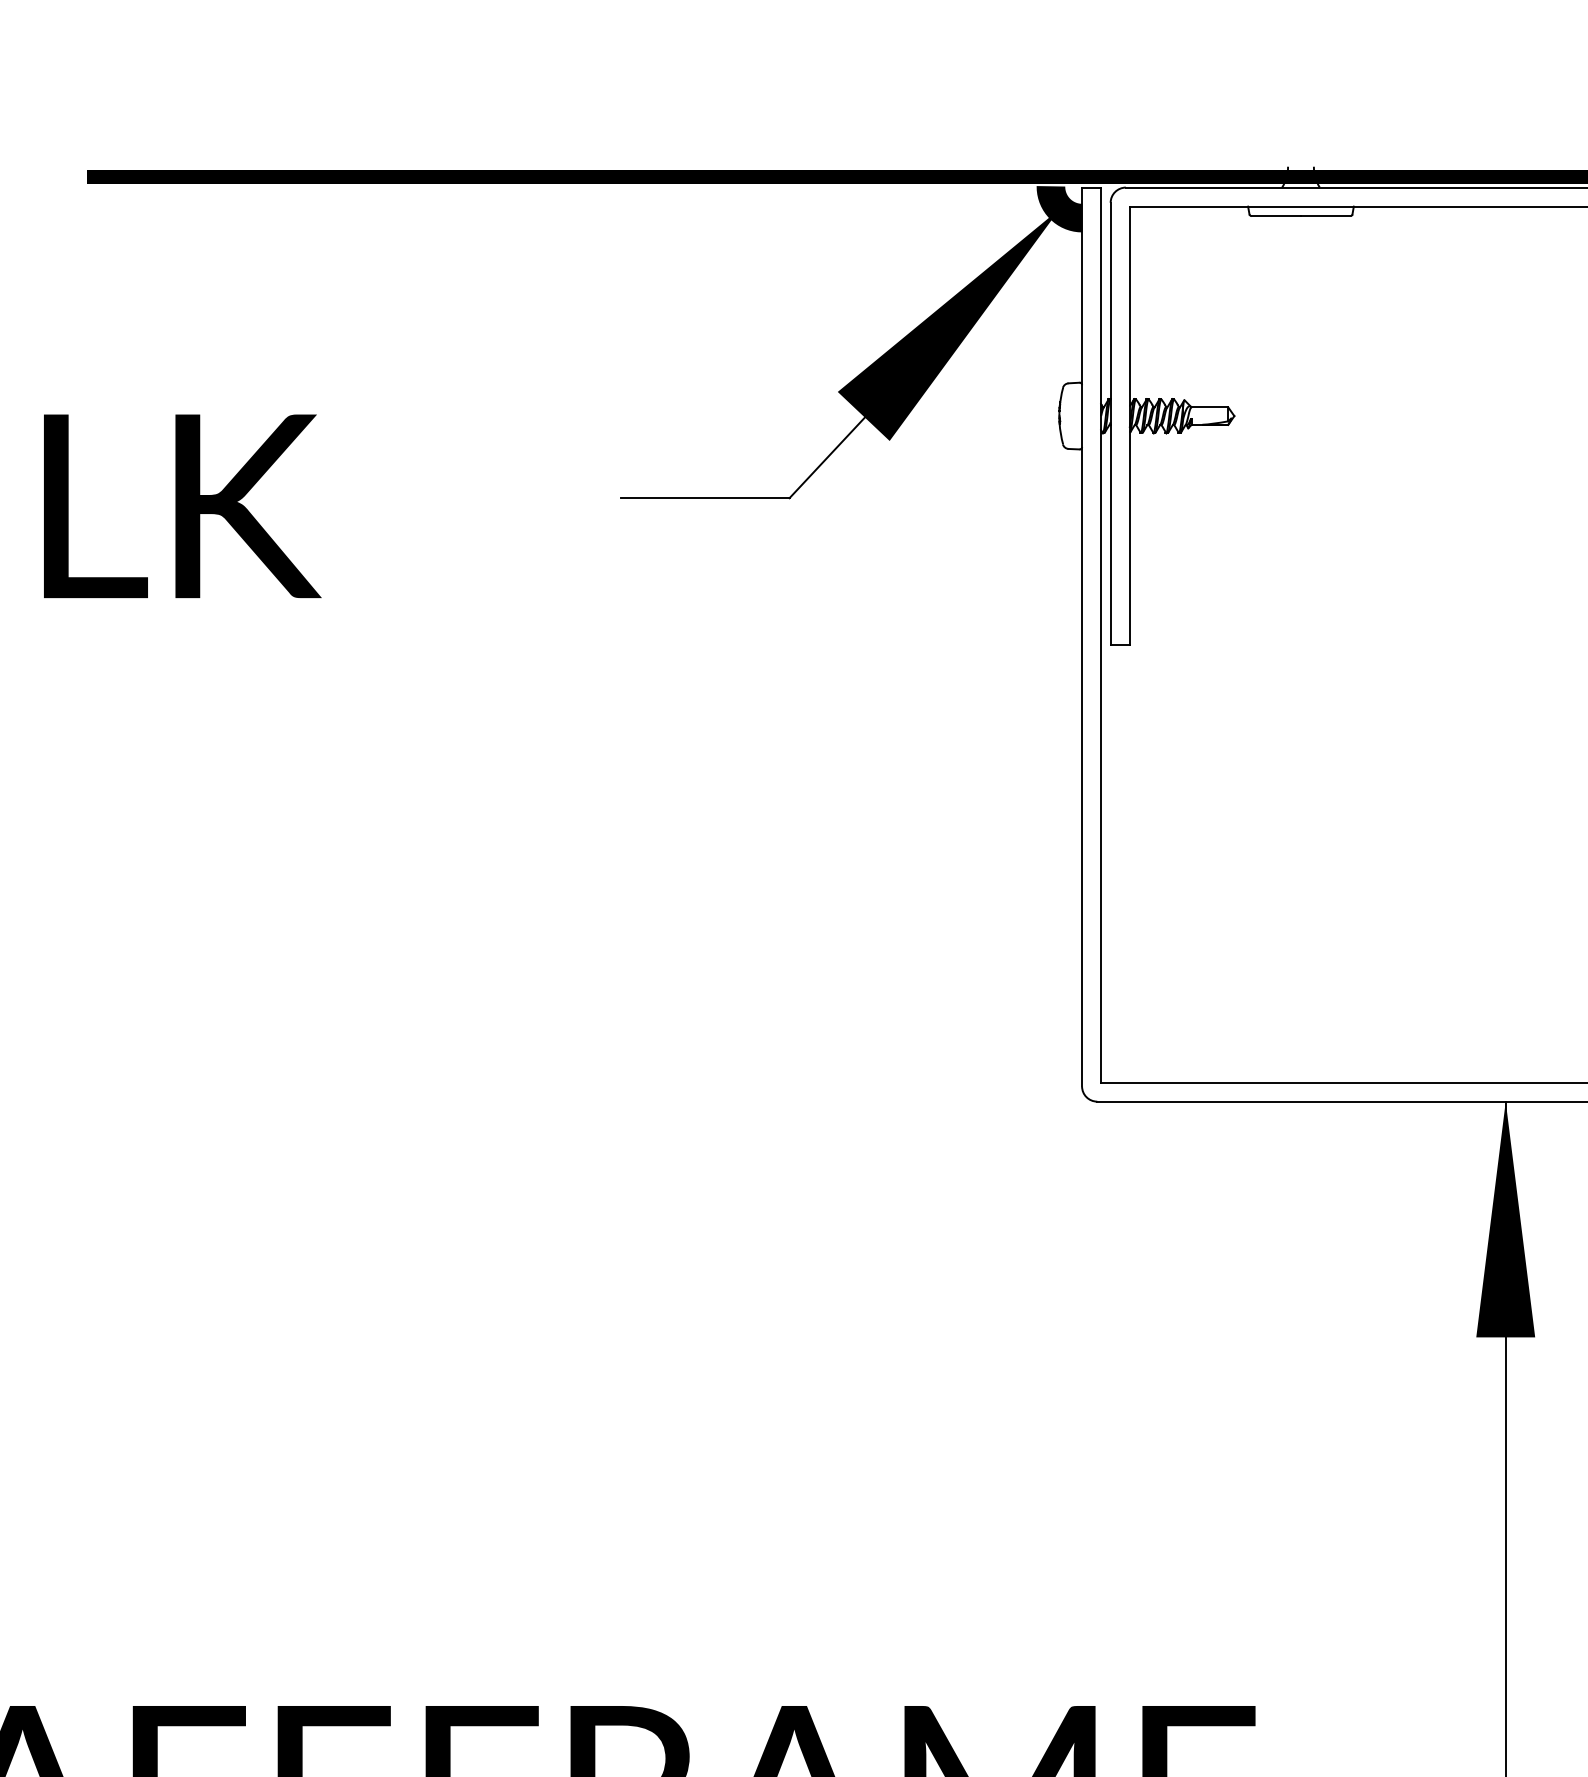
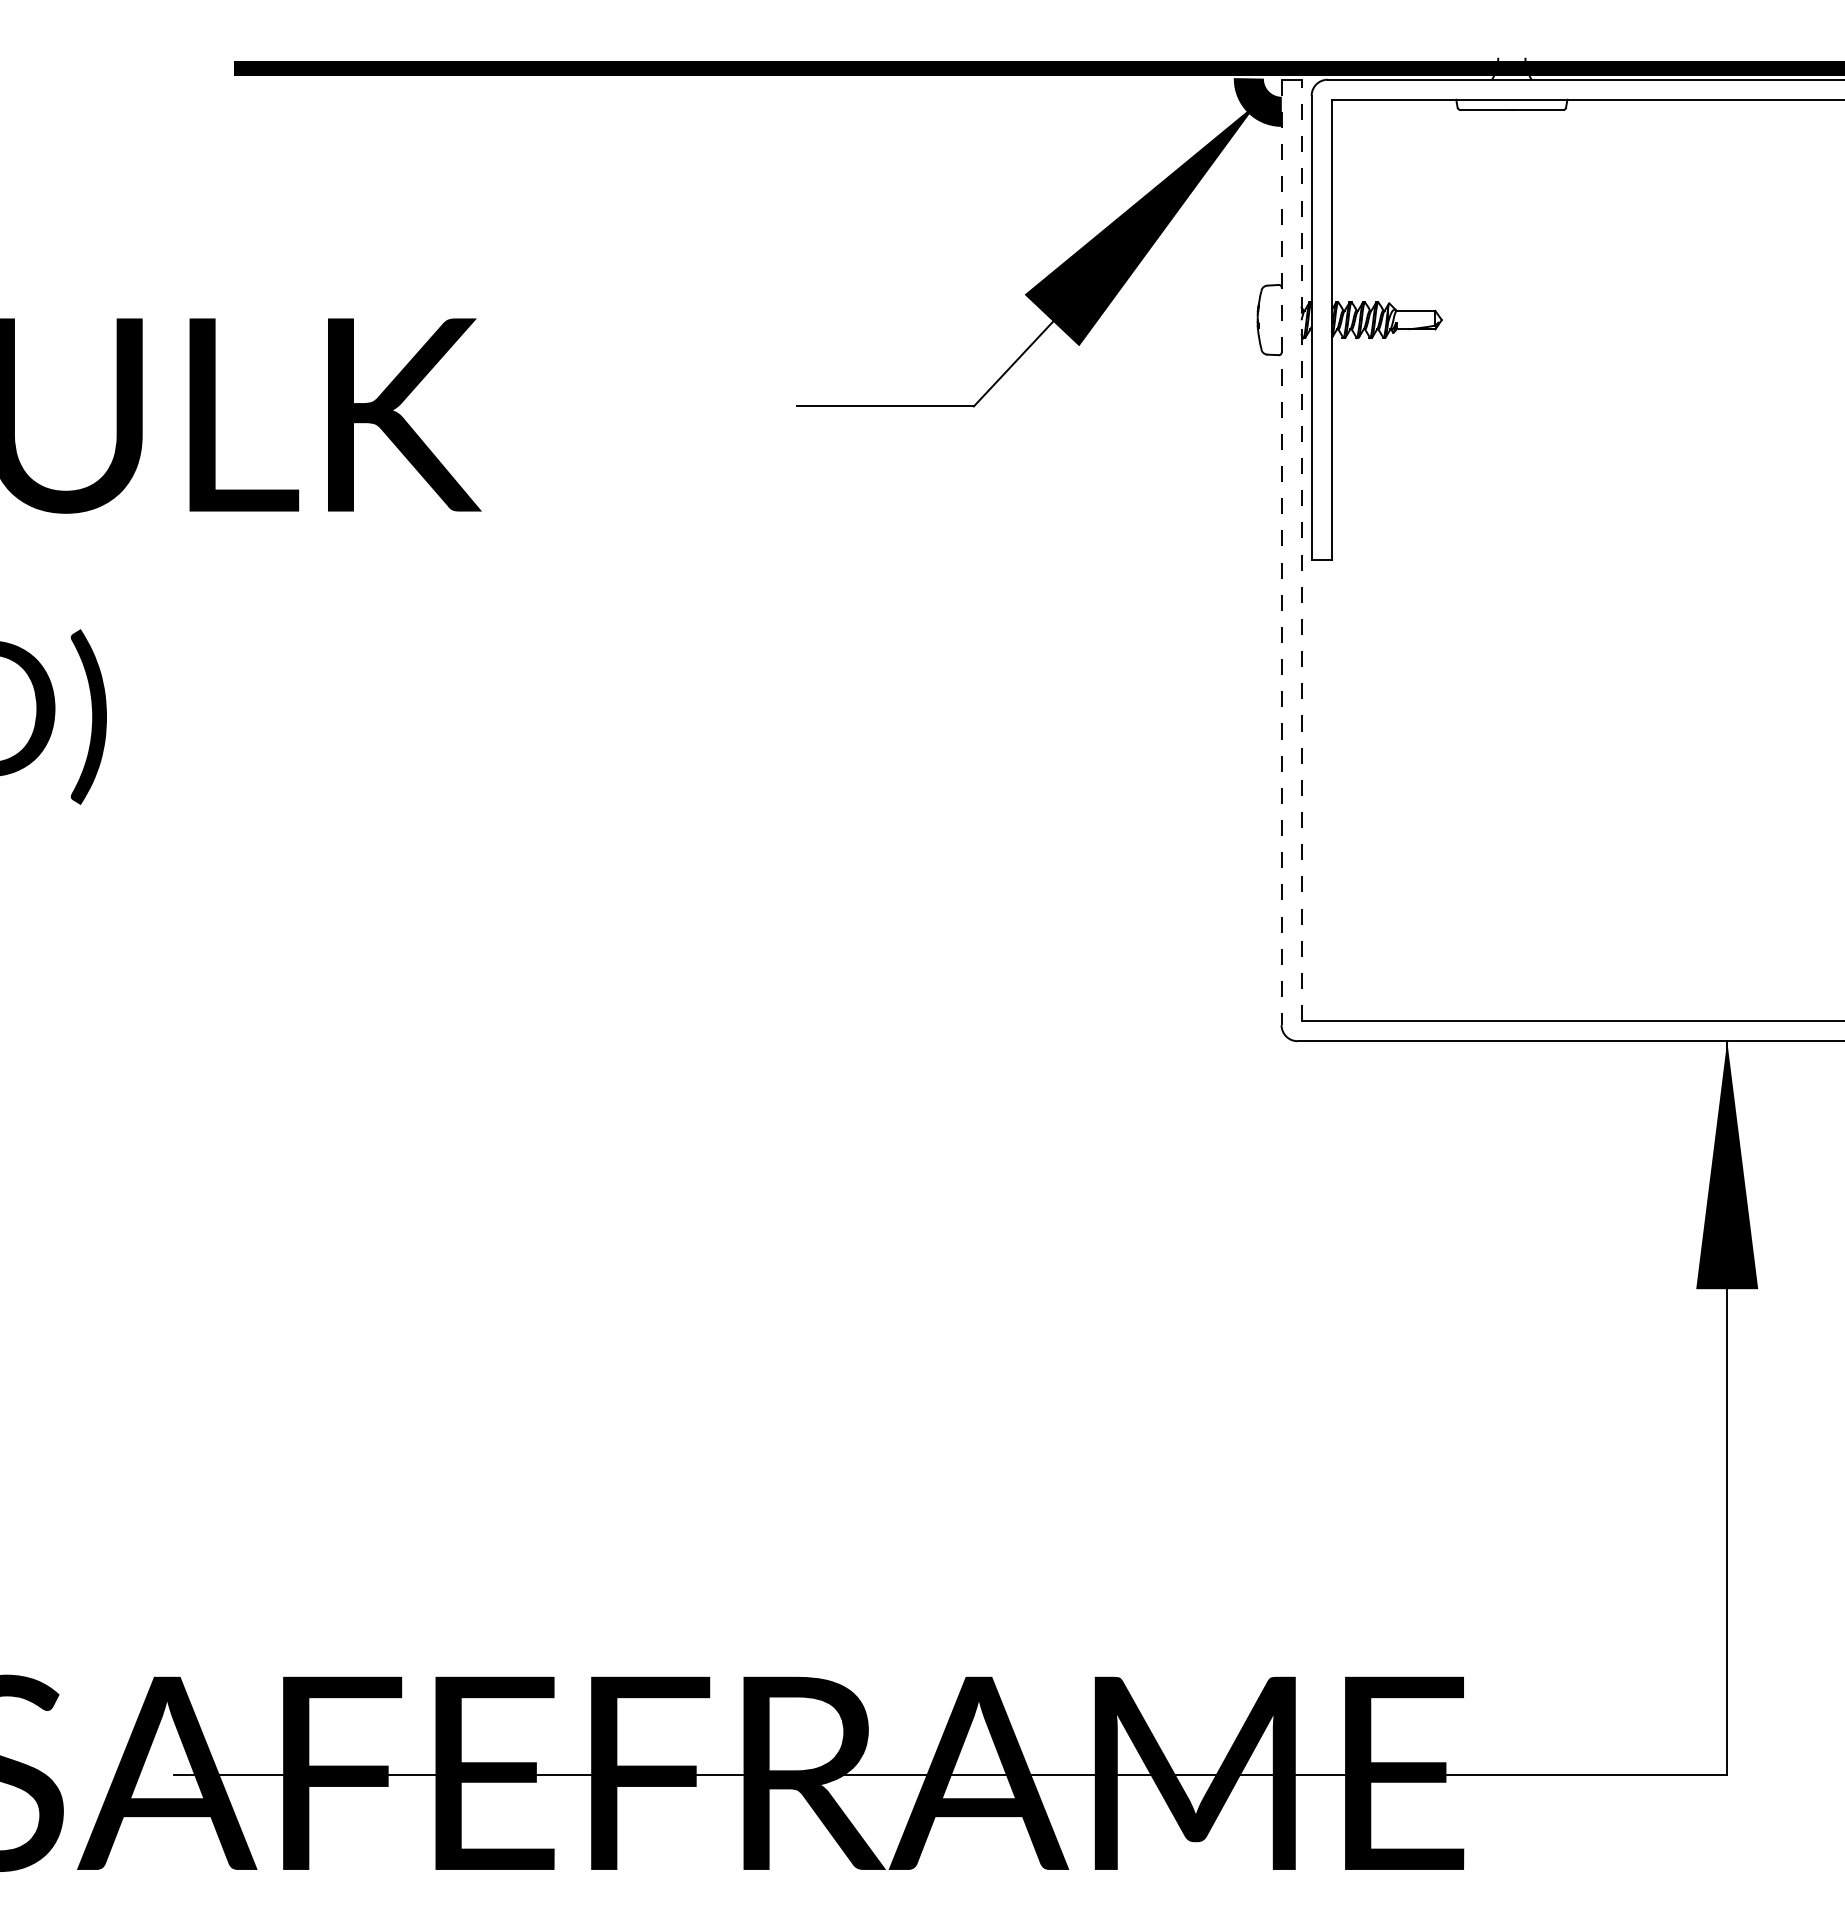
line: (1101, 635) -> (1301, 550), solid -> dashed
line: (1081, 637) -> (1281, 552), solid -> dashed

